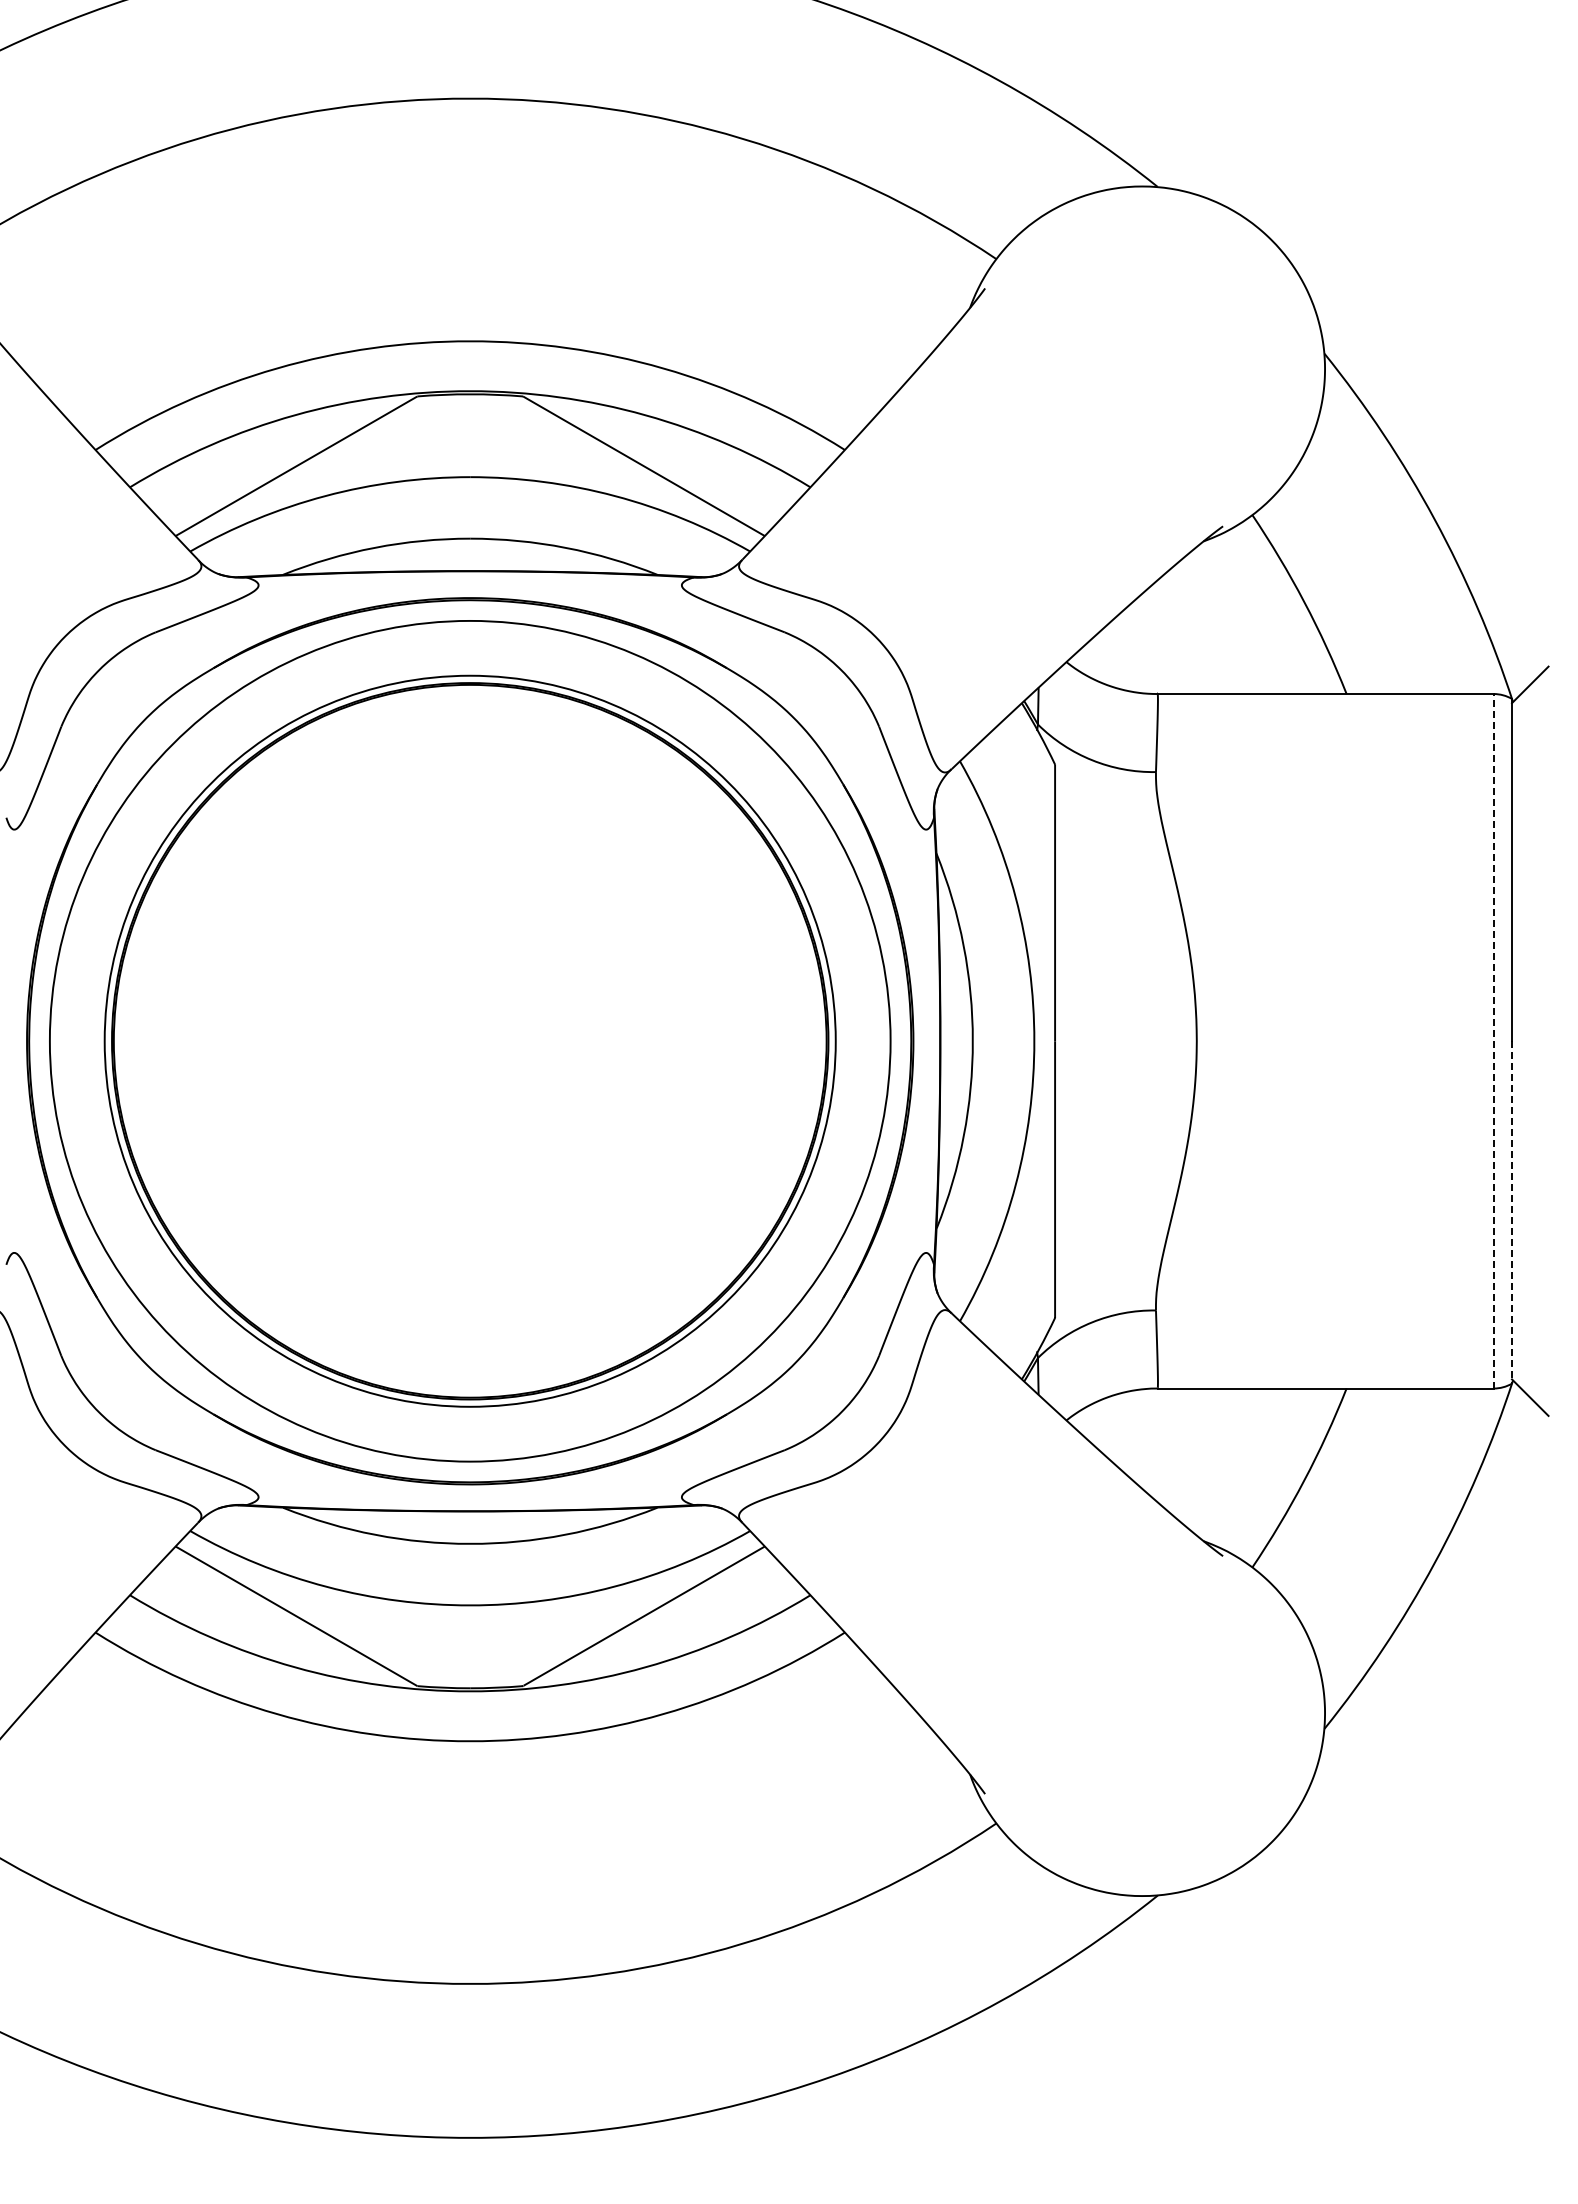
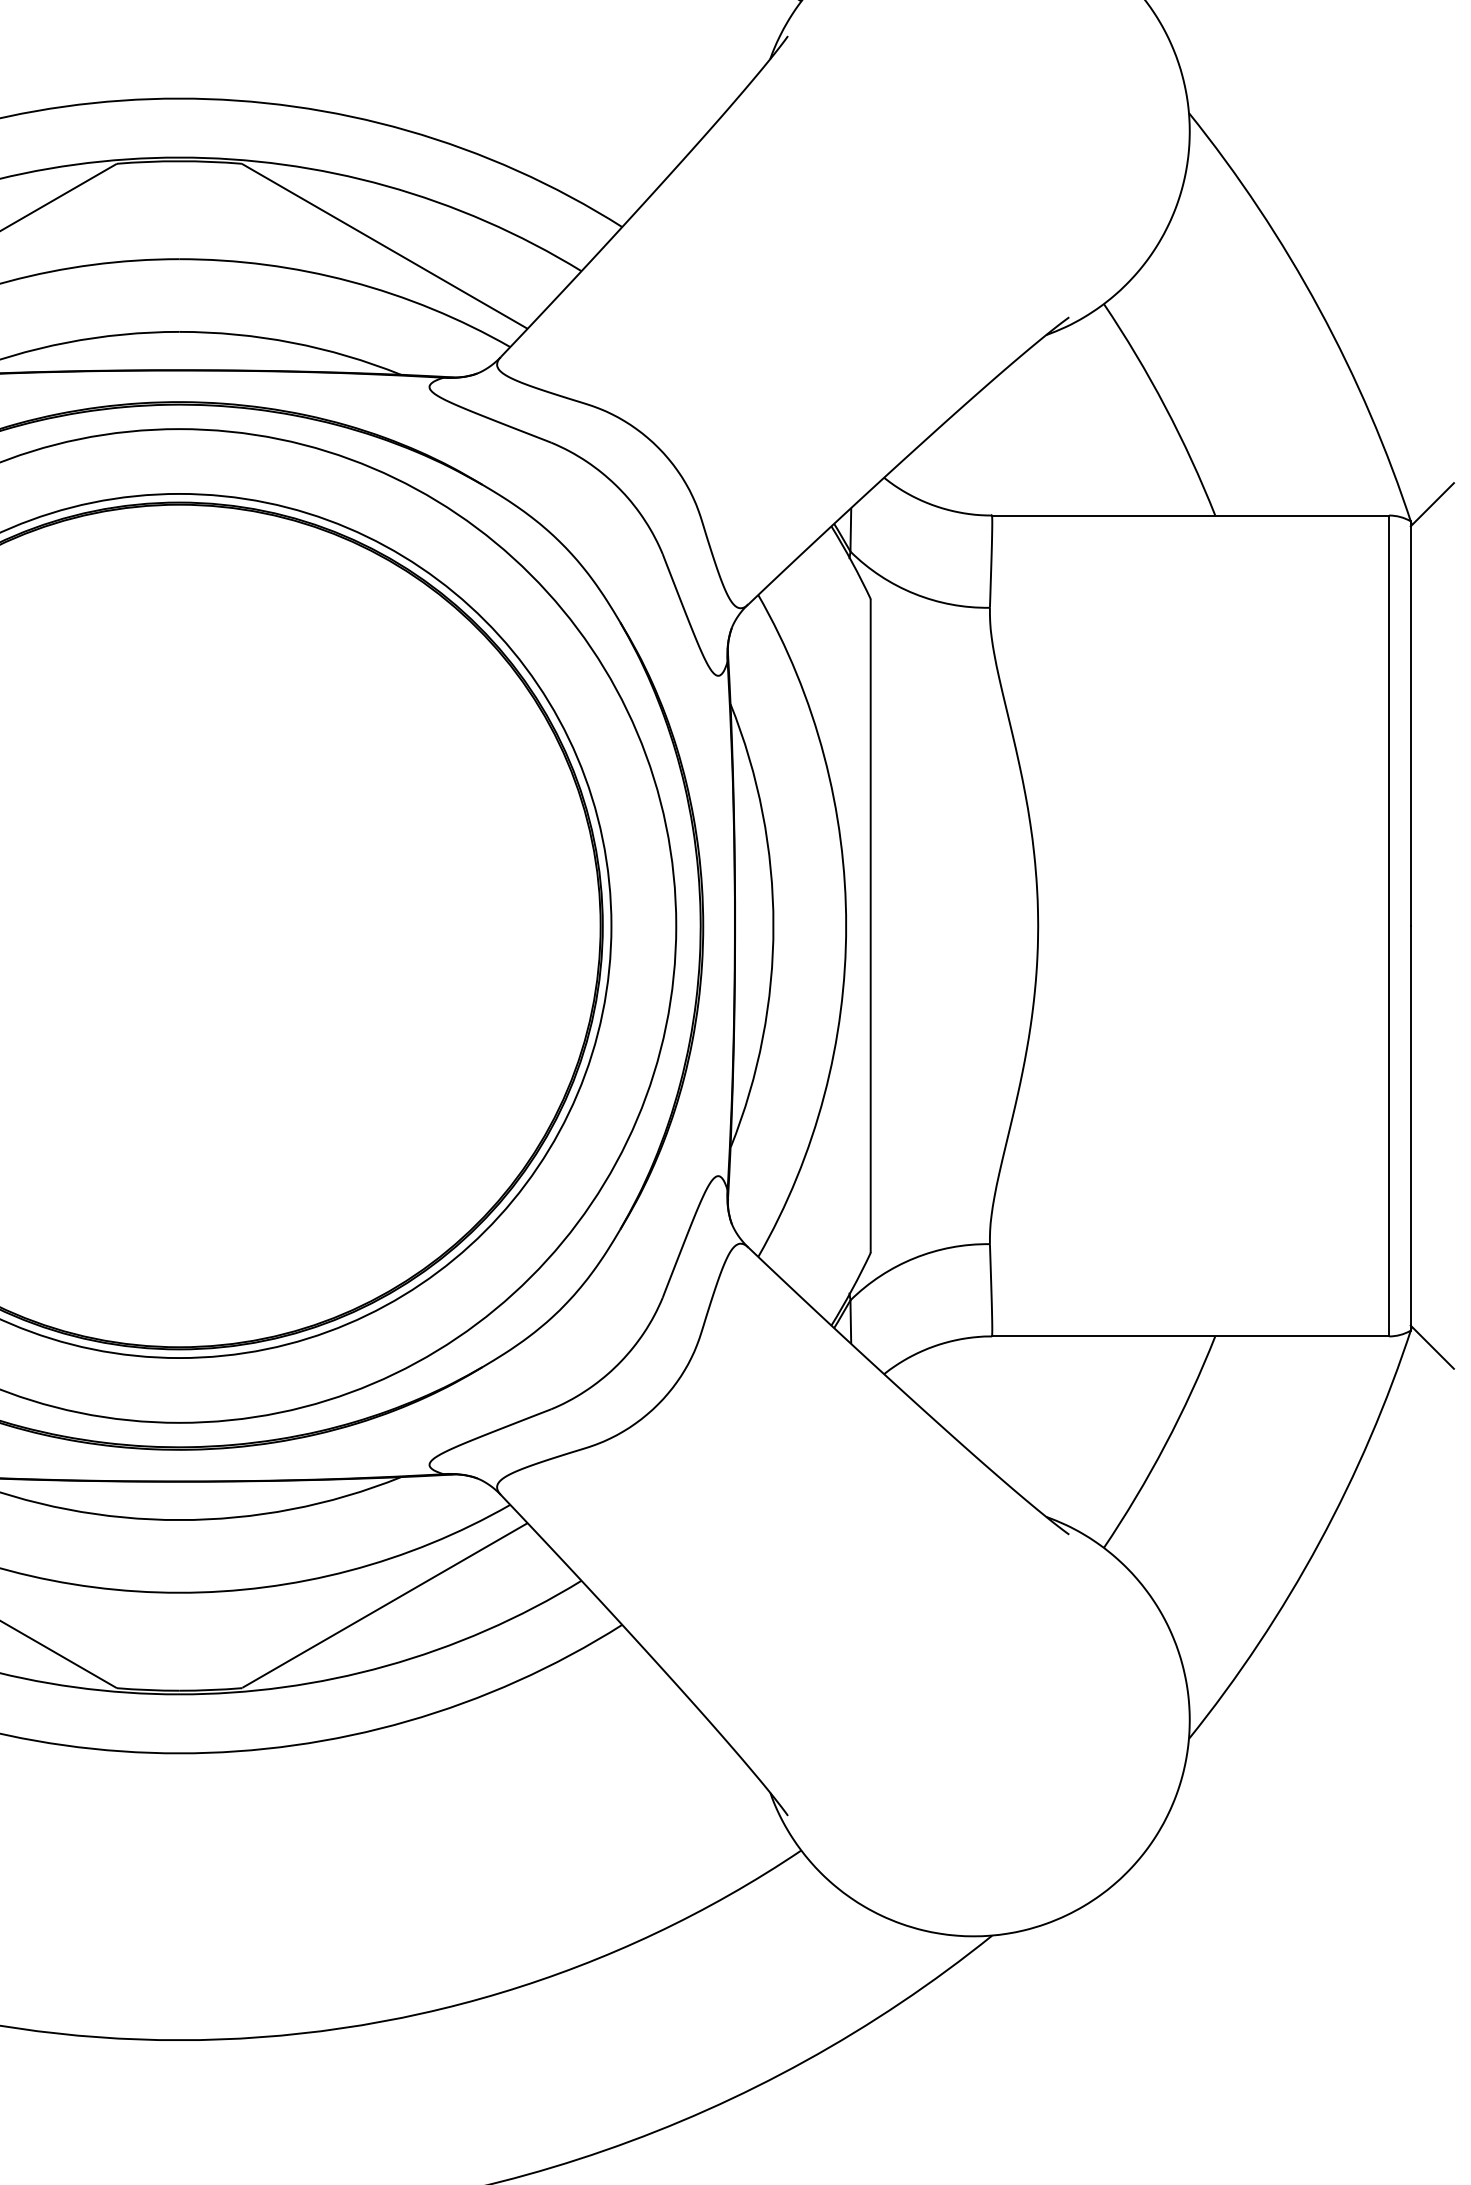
line: (1493, 1040) -> (1388, 925), dashed -> solid
line: (1512, 1212) -> (1411, 1128), dashed -> solid

